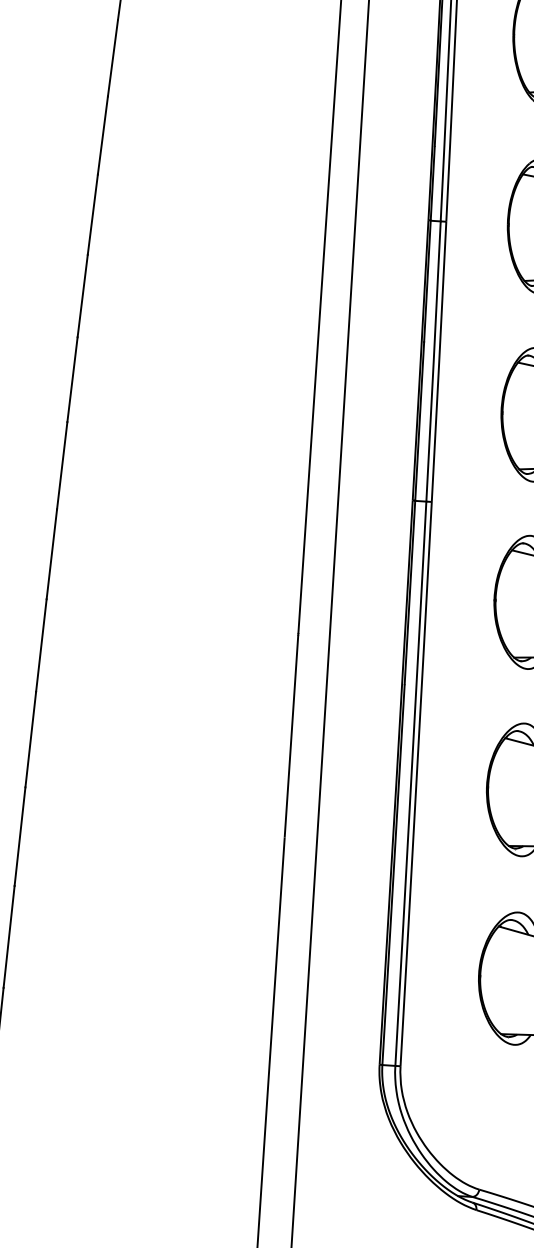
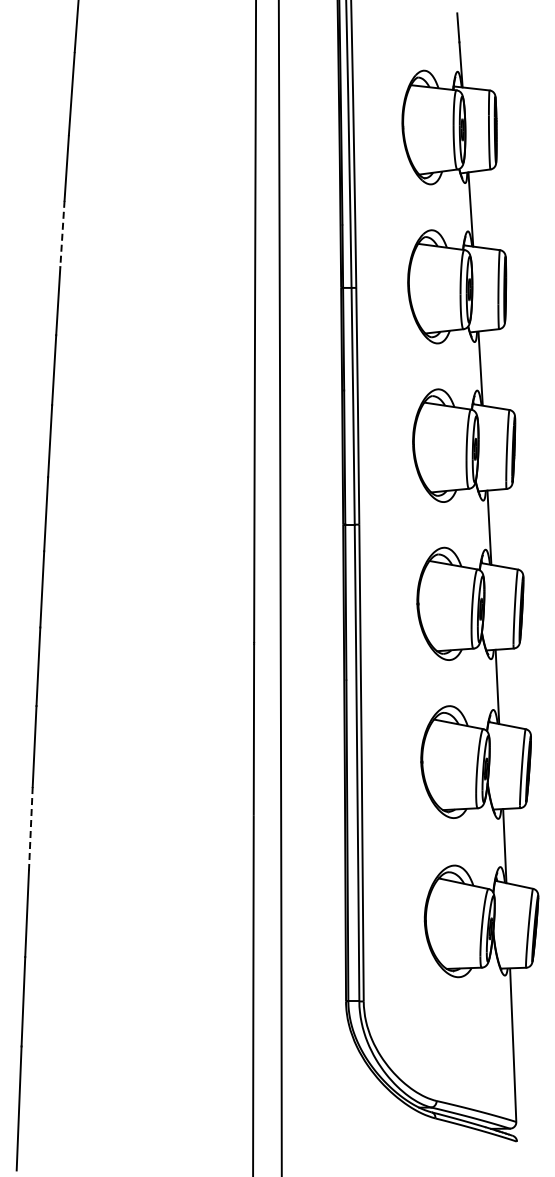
line: (102, 136) -> (62, 234), solid -> dashed
line: (19, 836) -> (30, 828), solid -> dashed

